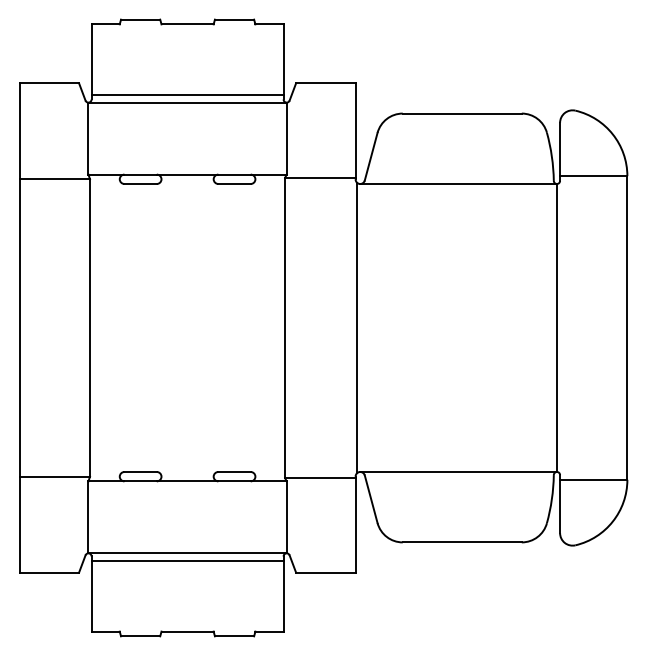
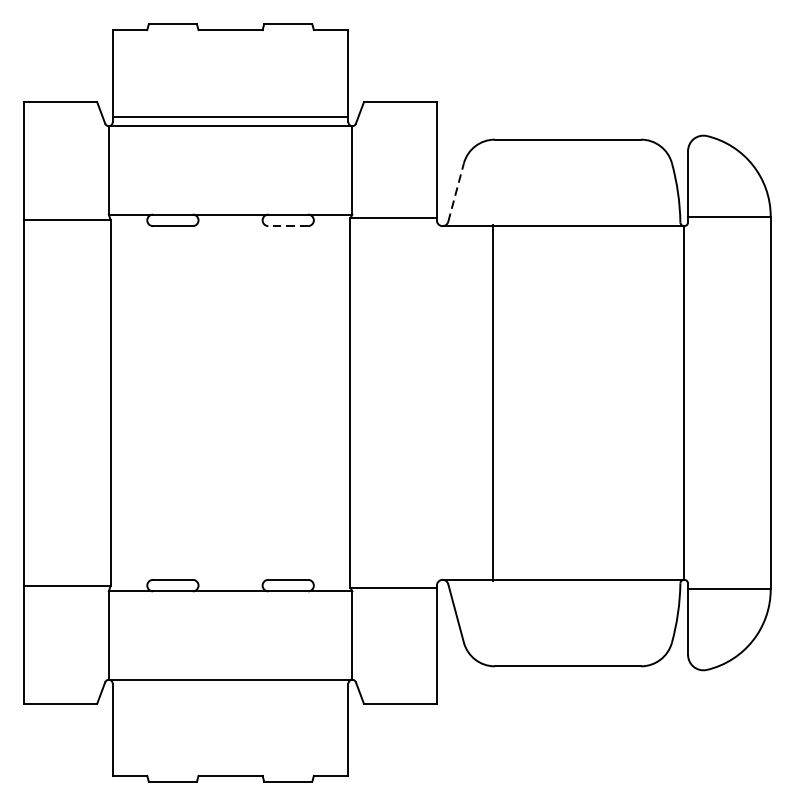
line: (371, 156) -> (456, 192), solid -> dashed
line: (234, 184) -> (288, 226), solid -> dashed
line: (357, 327) -> (493, 402), moved
line: (187, 561) -> (230, 689), removed

